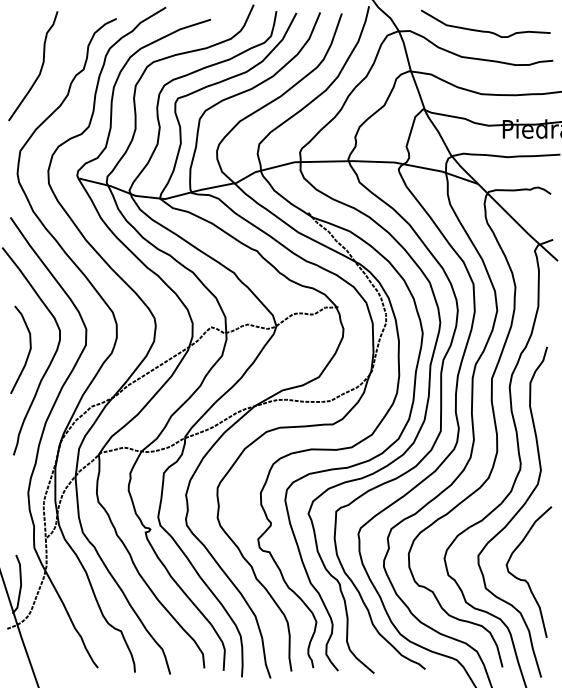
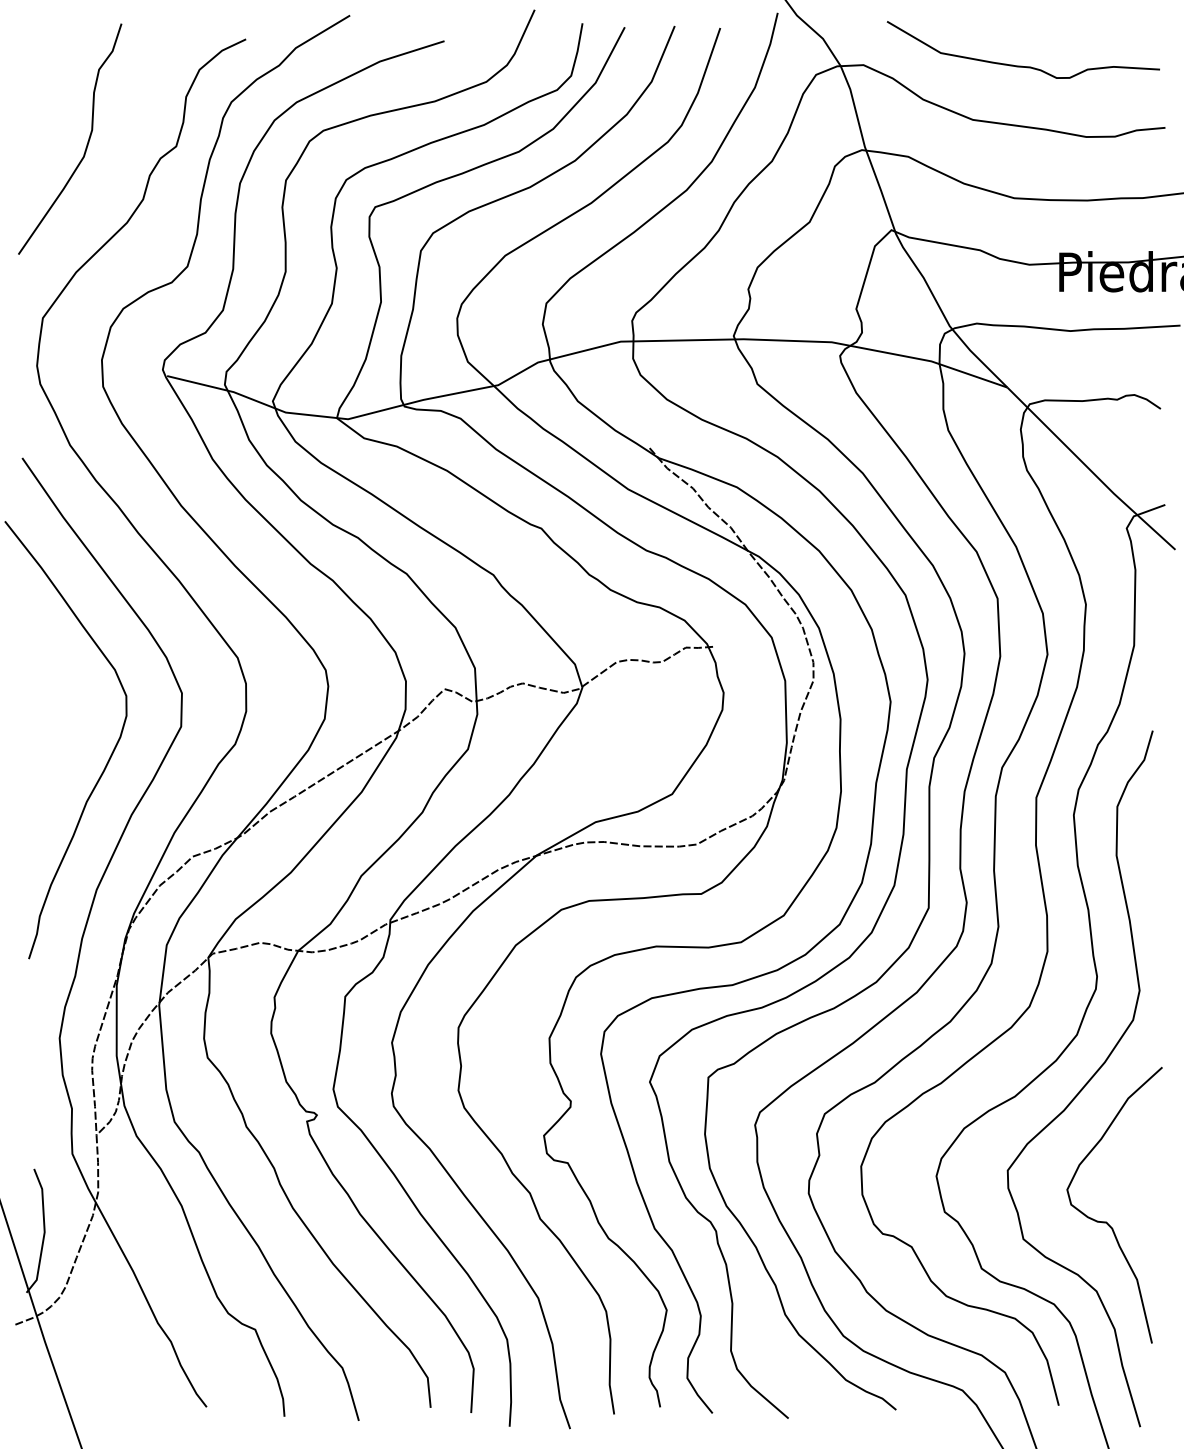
curve: (28, 351) -> (60, 740), removed

